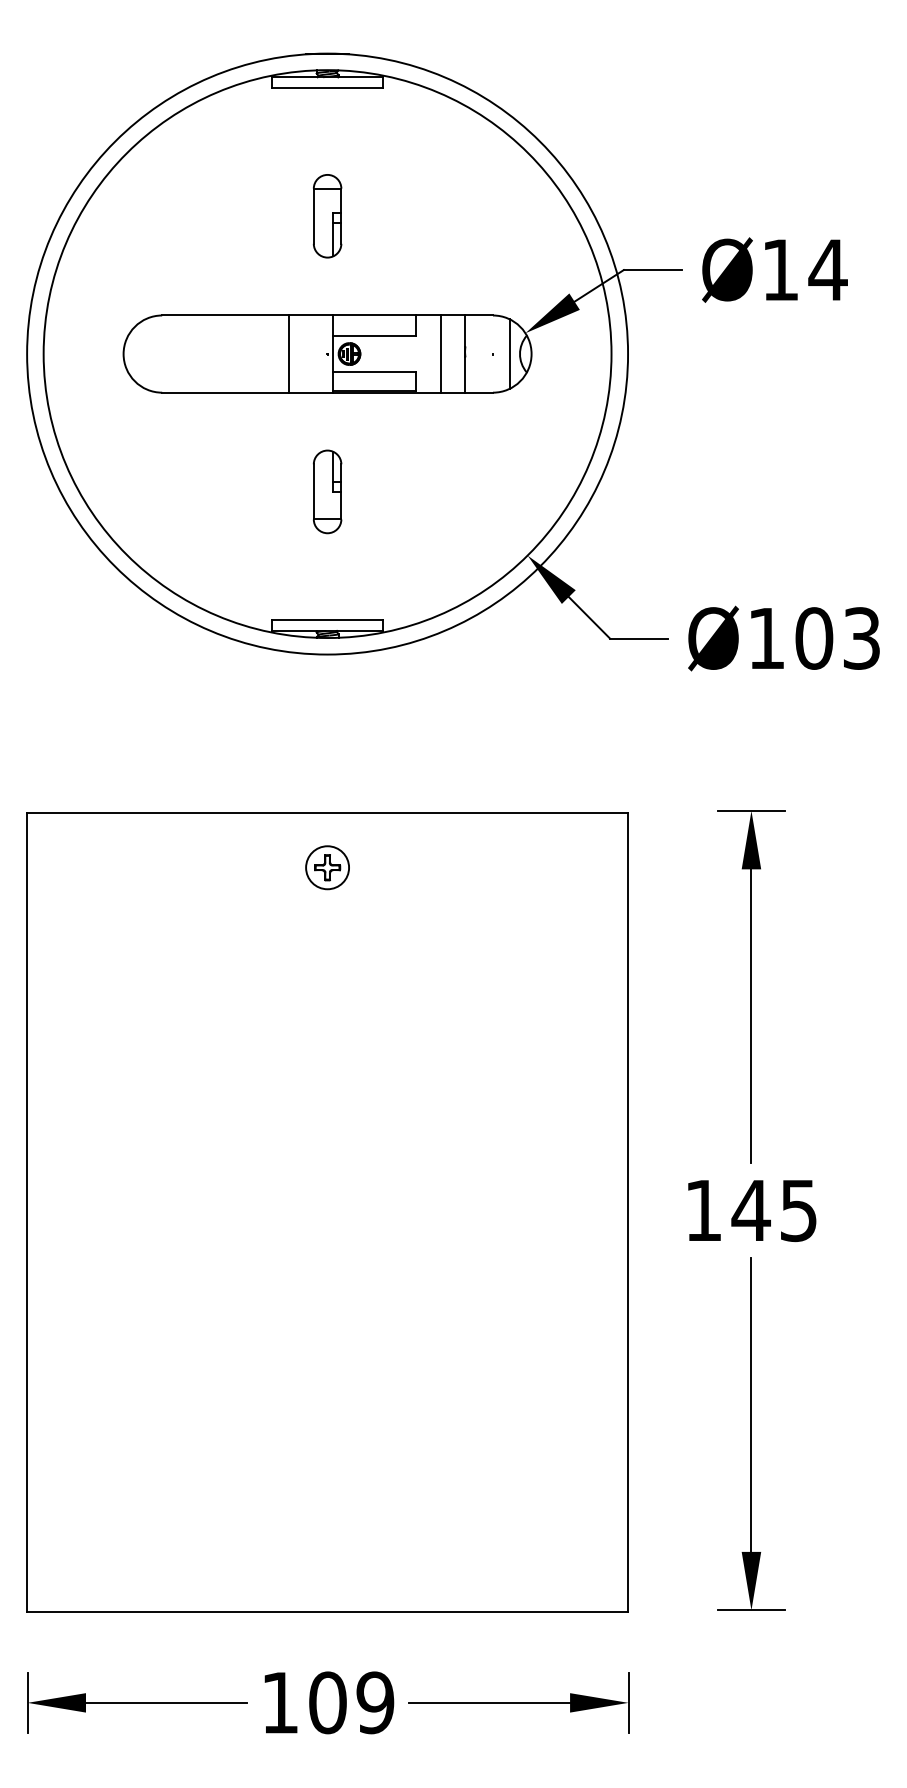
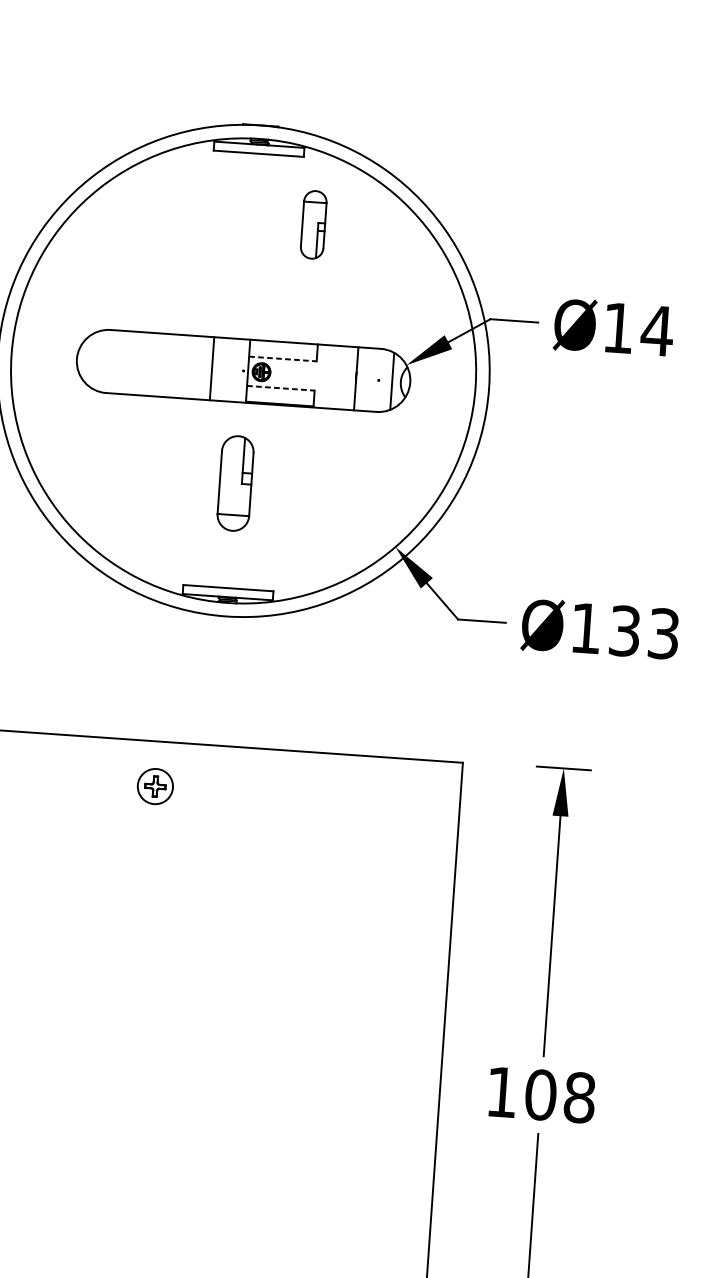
part: (327, 216) -> (313, 225), moved
line: (374, 336) -> (282, 359), solid -> dashed
line: (441, 353) -> (336, 376), removed
line: (374, 372) -> (280, 388), solid -> dashed
part: (327, 491) -> (235, 483), size x1.4
text: (814, 638) -> (625, 631), Ø103 -> Ø133
part: (327, 867) -> (155, 786), moved
text: (774, 1210) -> (559, 1096), 145 -> 108

